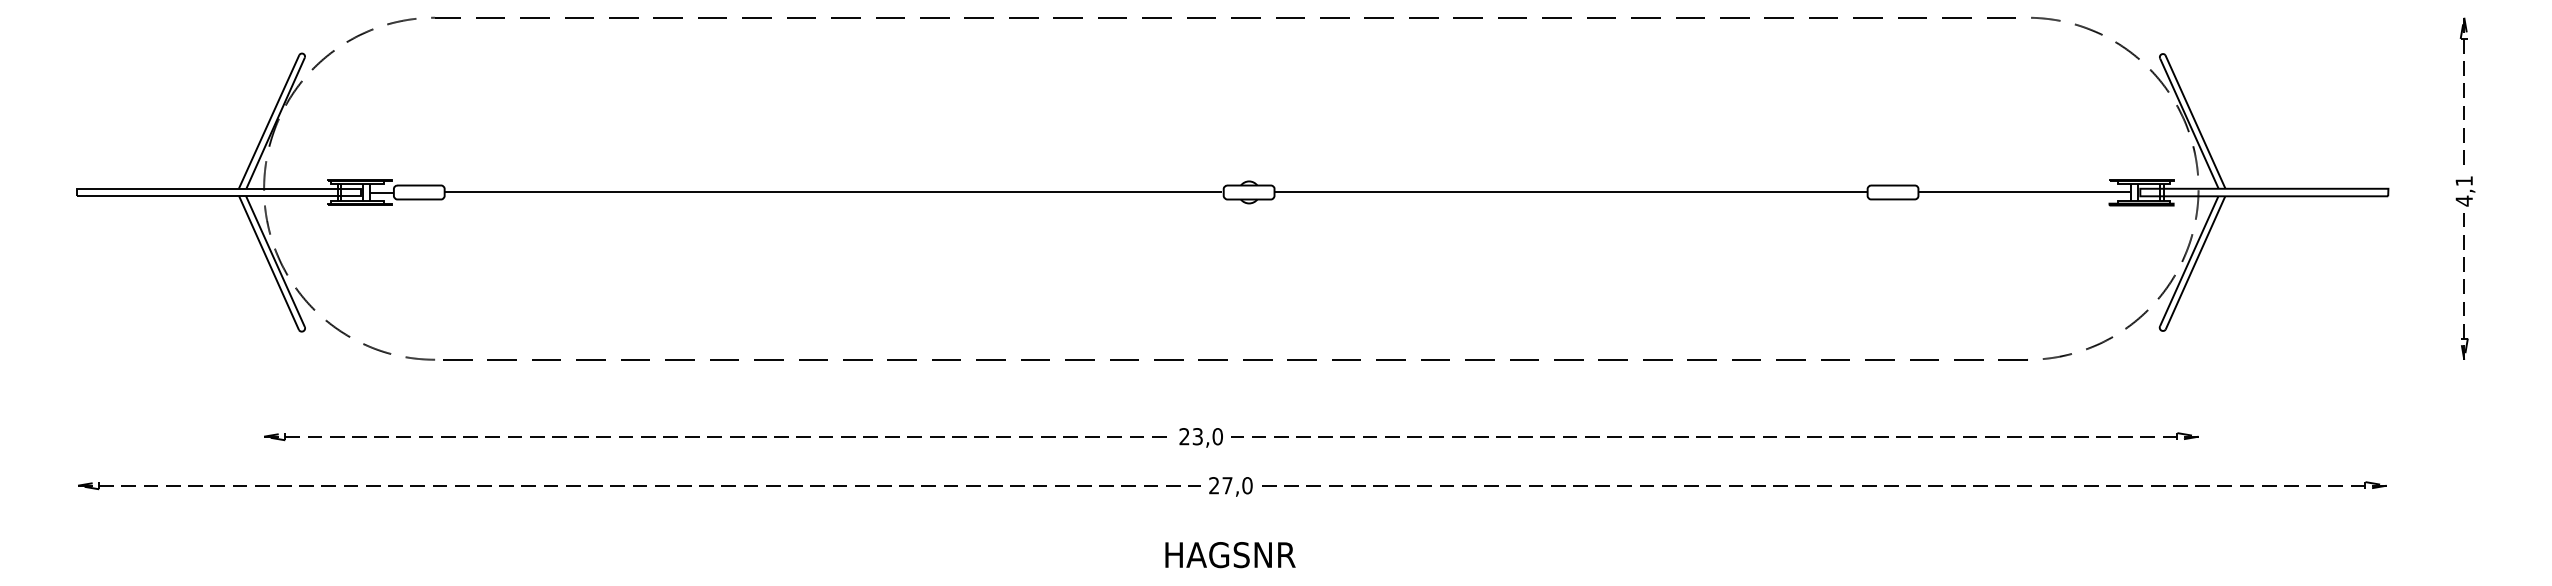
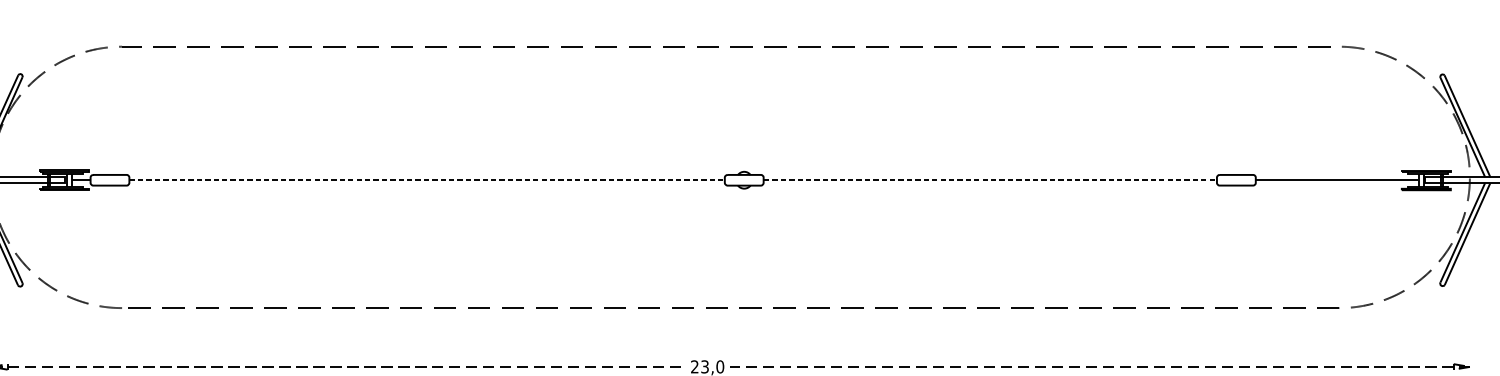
line: (833, 192) -> (426, 180), solid -> dashed
line: (1571, 192) -> (990, 180), solid -> dashed

